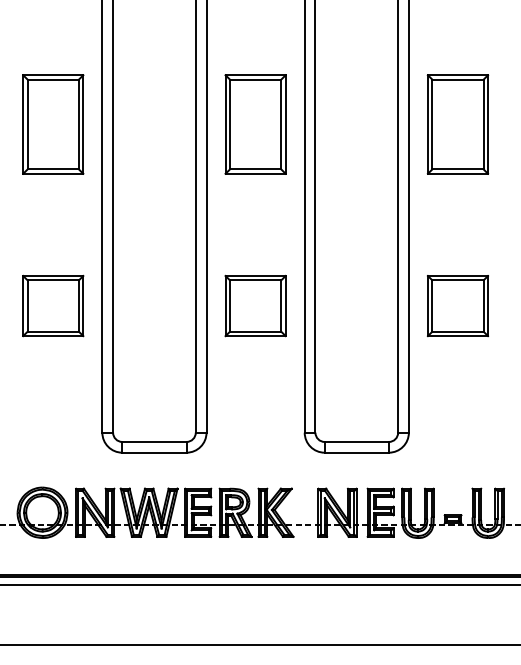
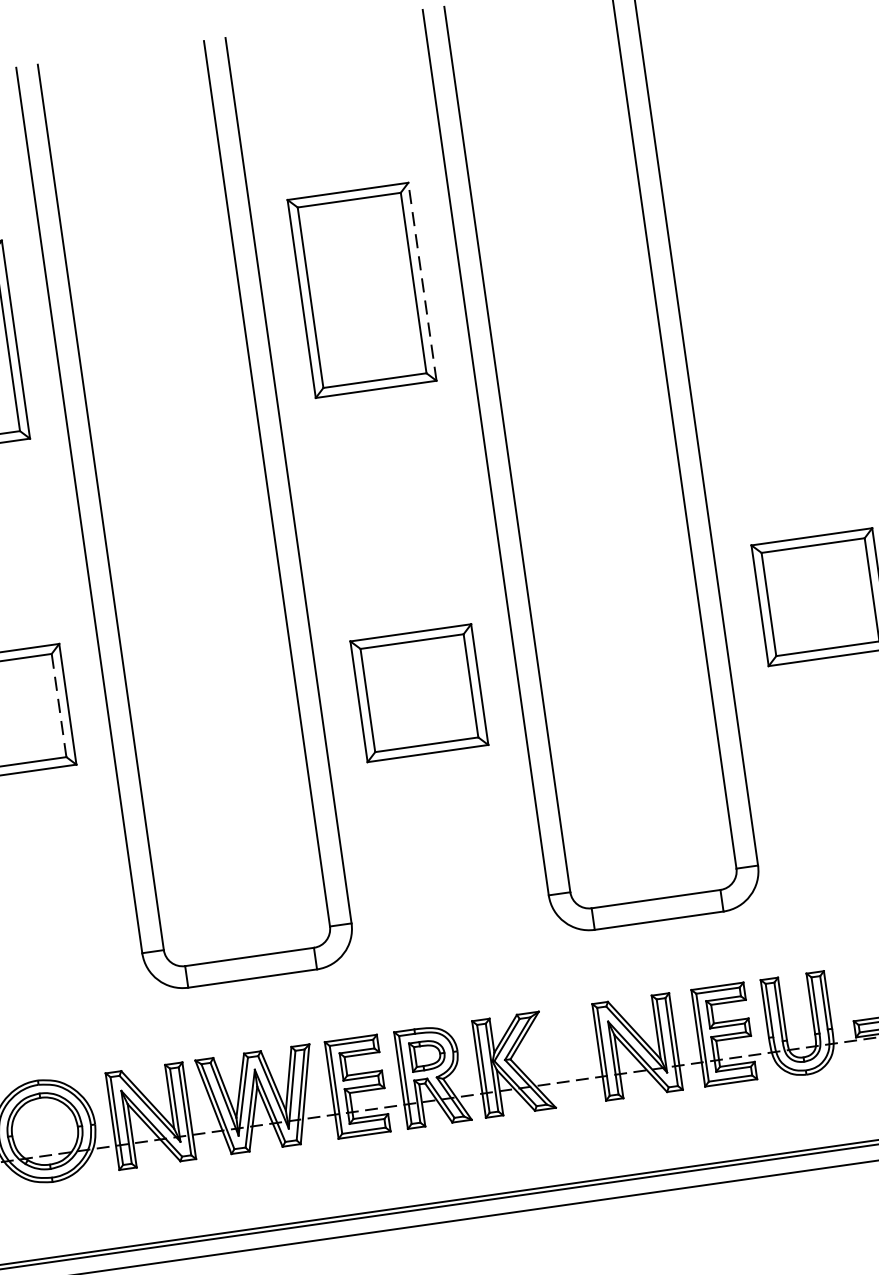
line: (285, 124) -> (422, 281), solid -> dashed
part: (457, 124) -> (767, 232), removed
part: (255, 305) -> (418, 692), moved
line: (78, 306) -> (58, 706), solid -> dashed

